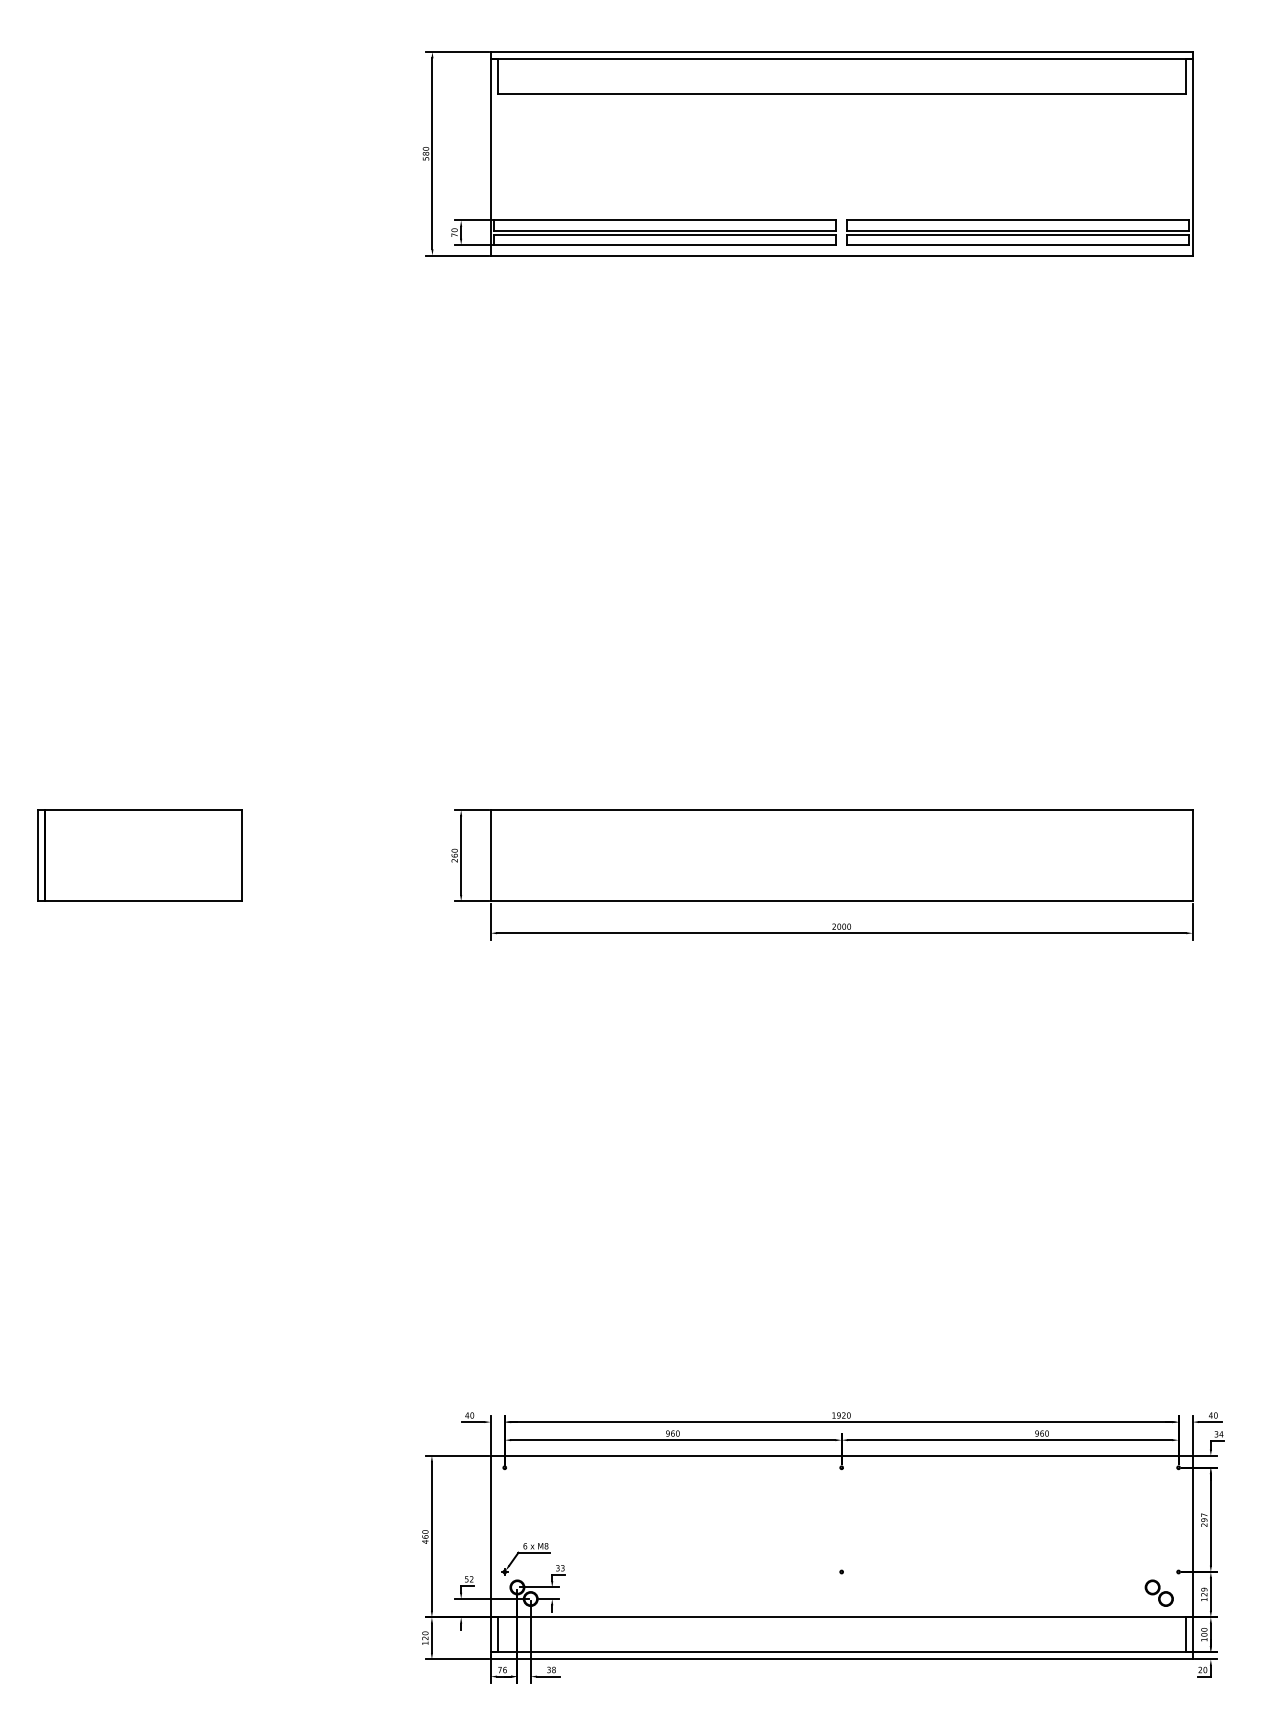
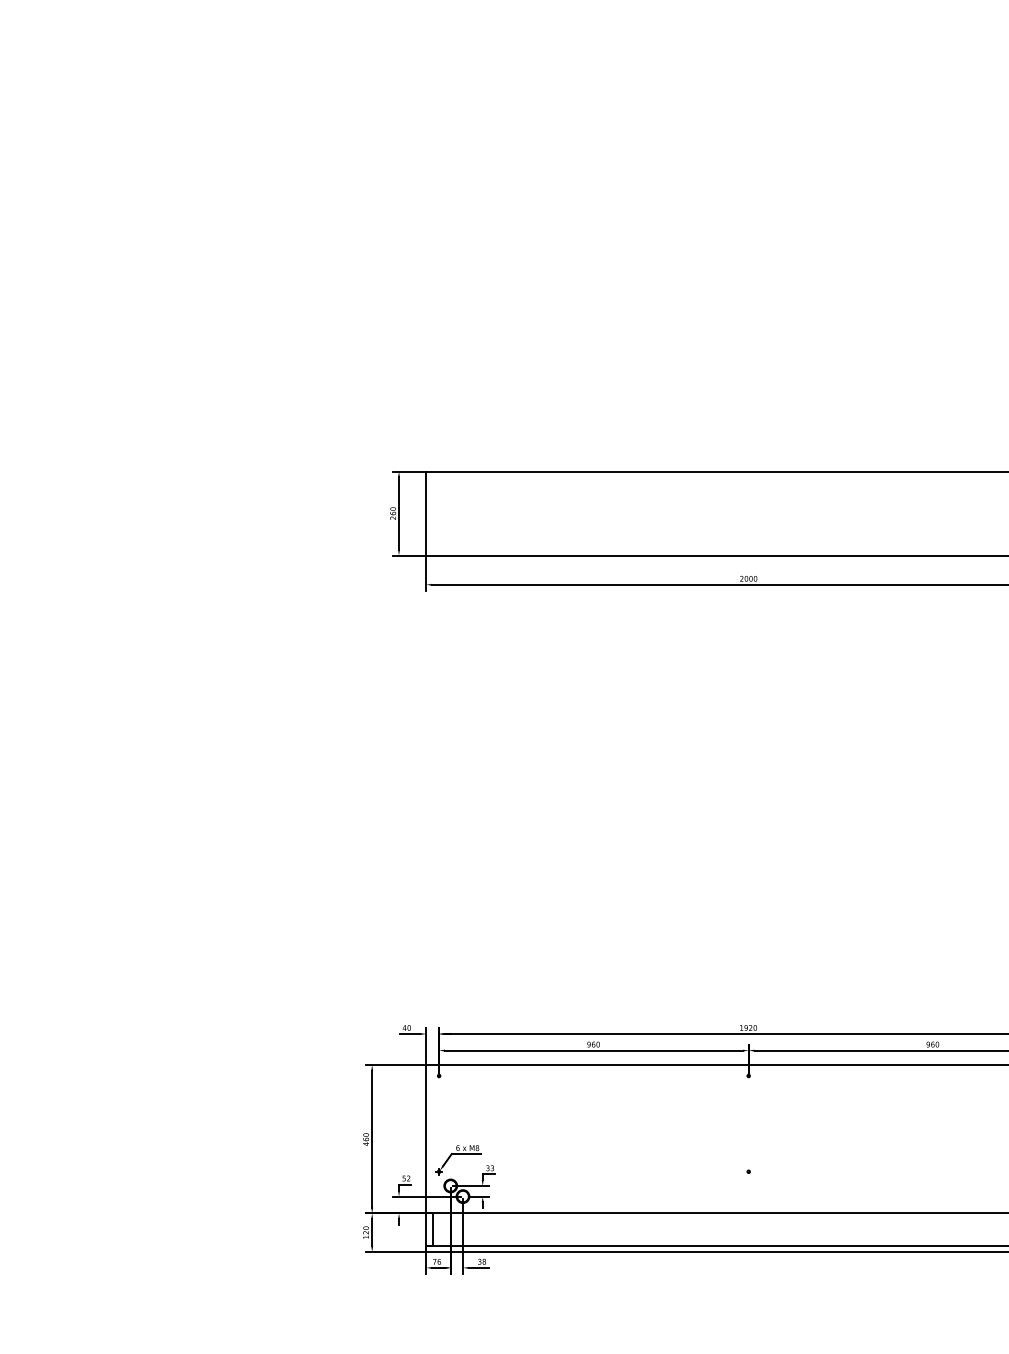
part: (139, 855) -> (103, 513), removed

